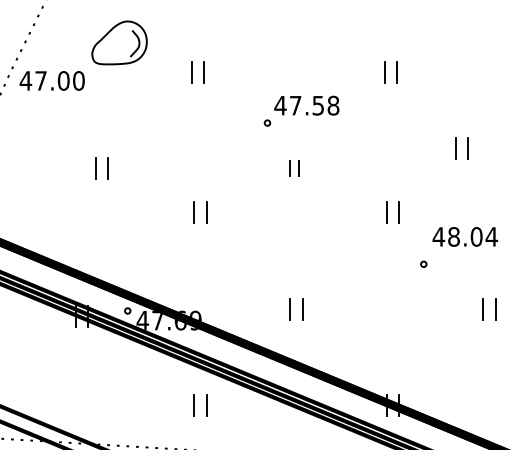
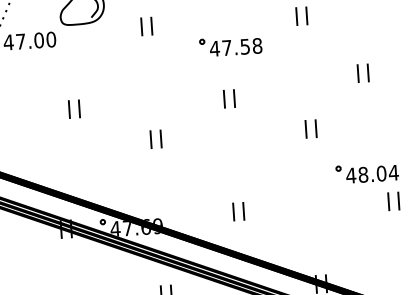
circle: (267, 122) -> (202, 41), moved
part: (294, 168) -> (229, 98), size x1.43
text: (464, 236) -> (371, 173), moved

